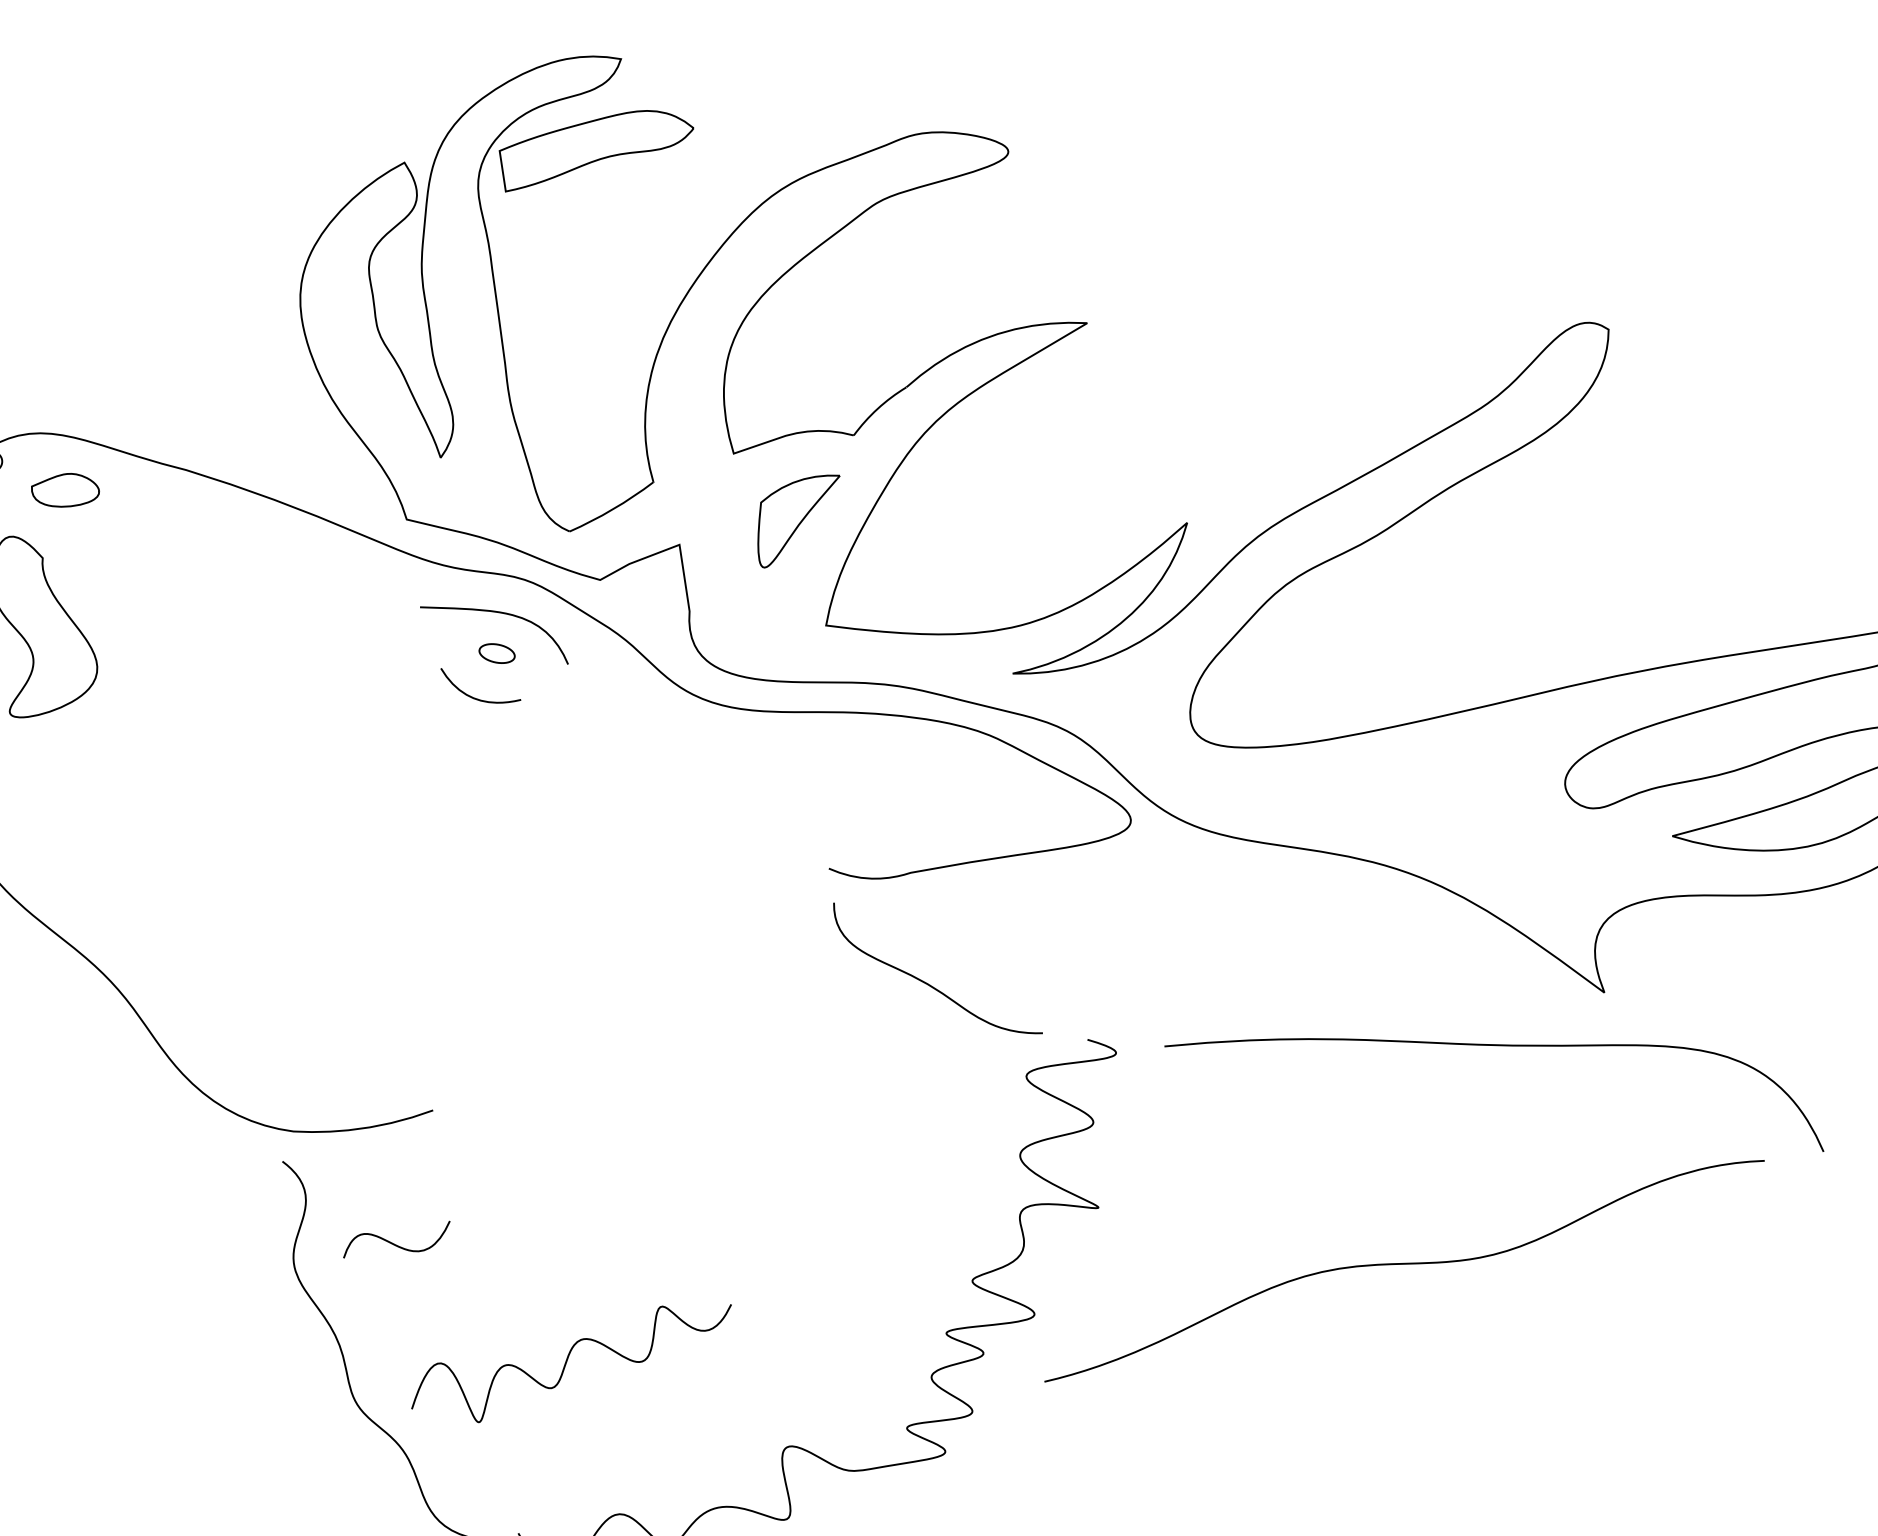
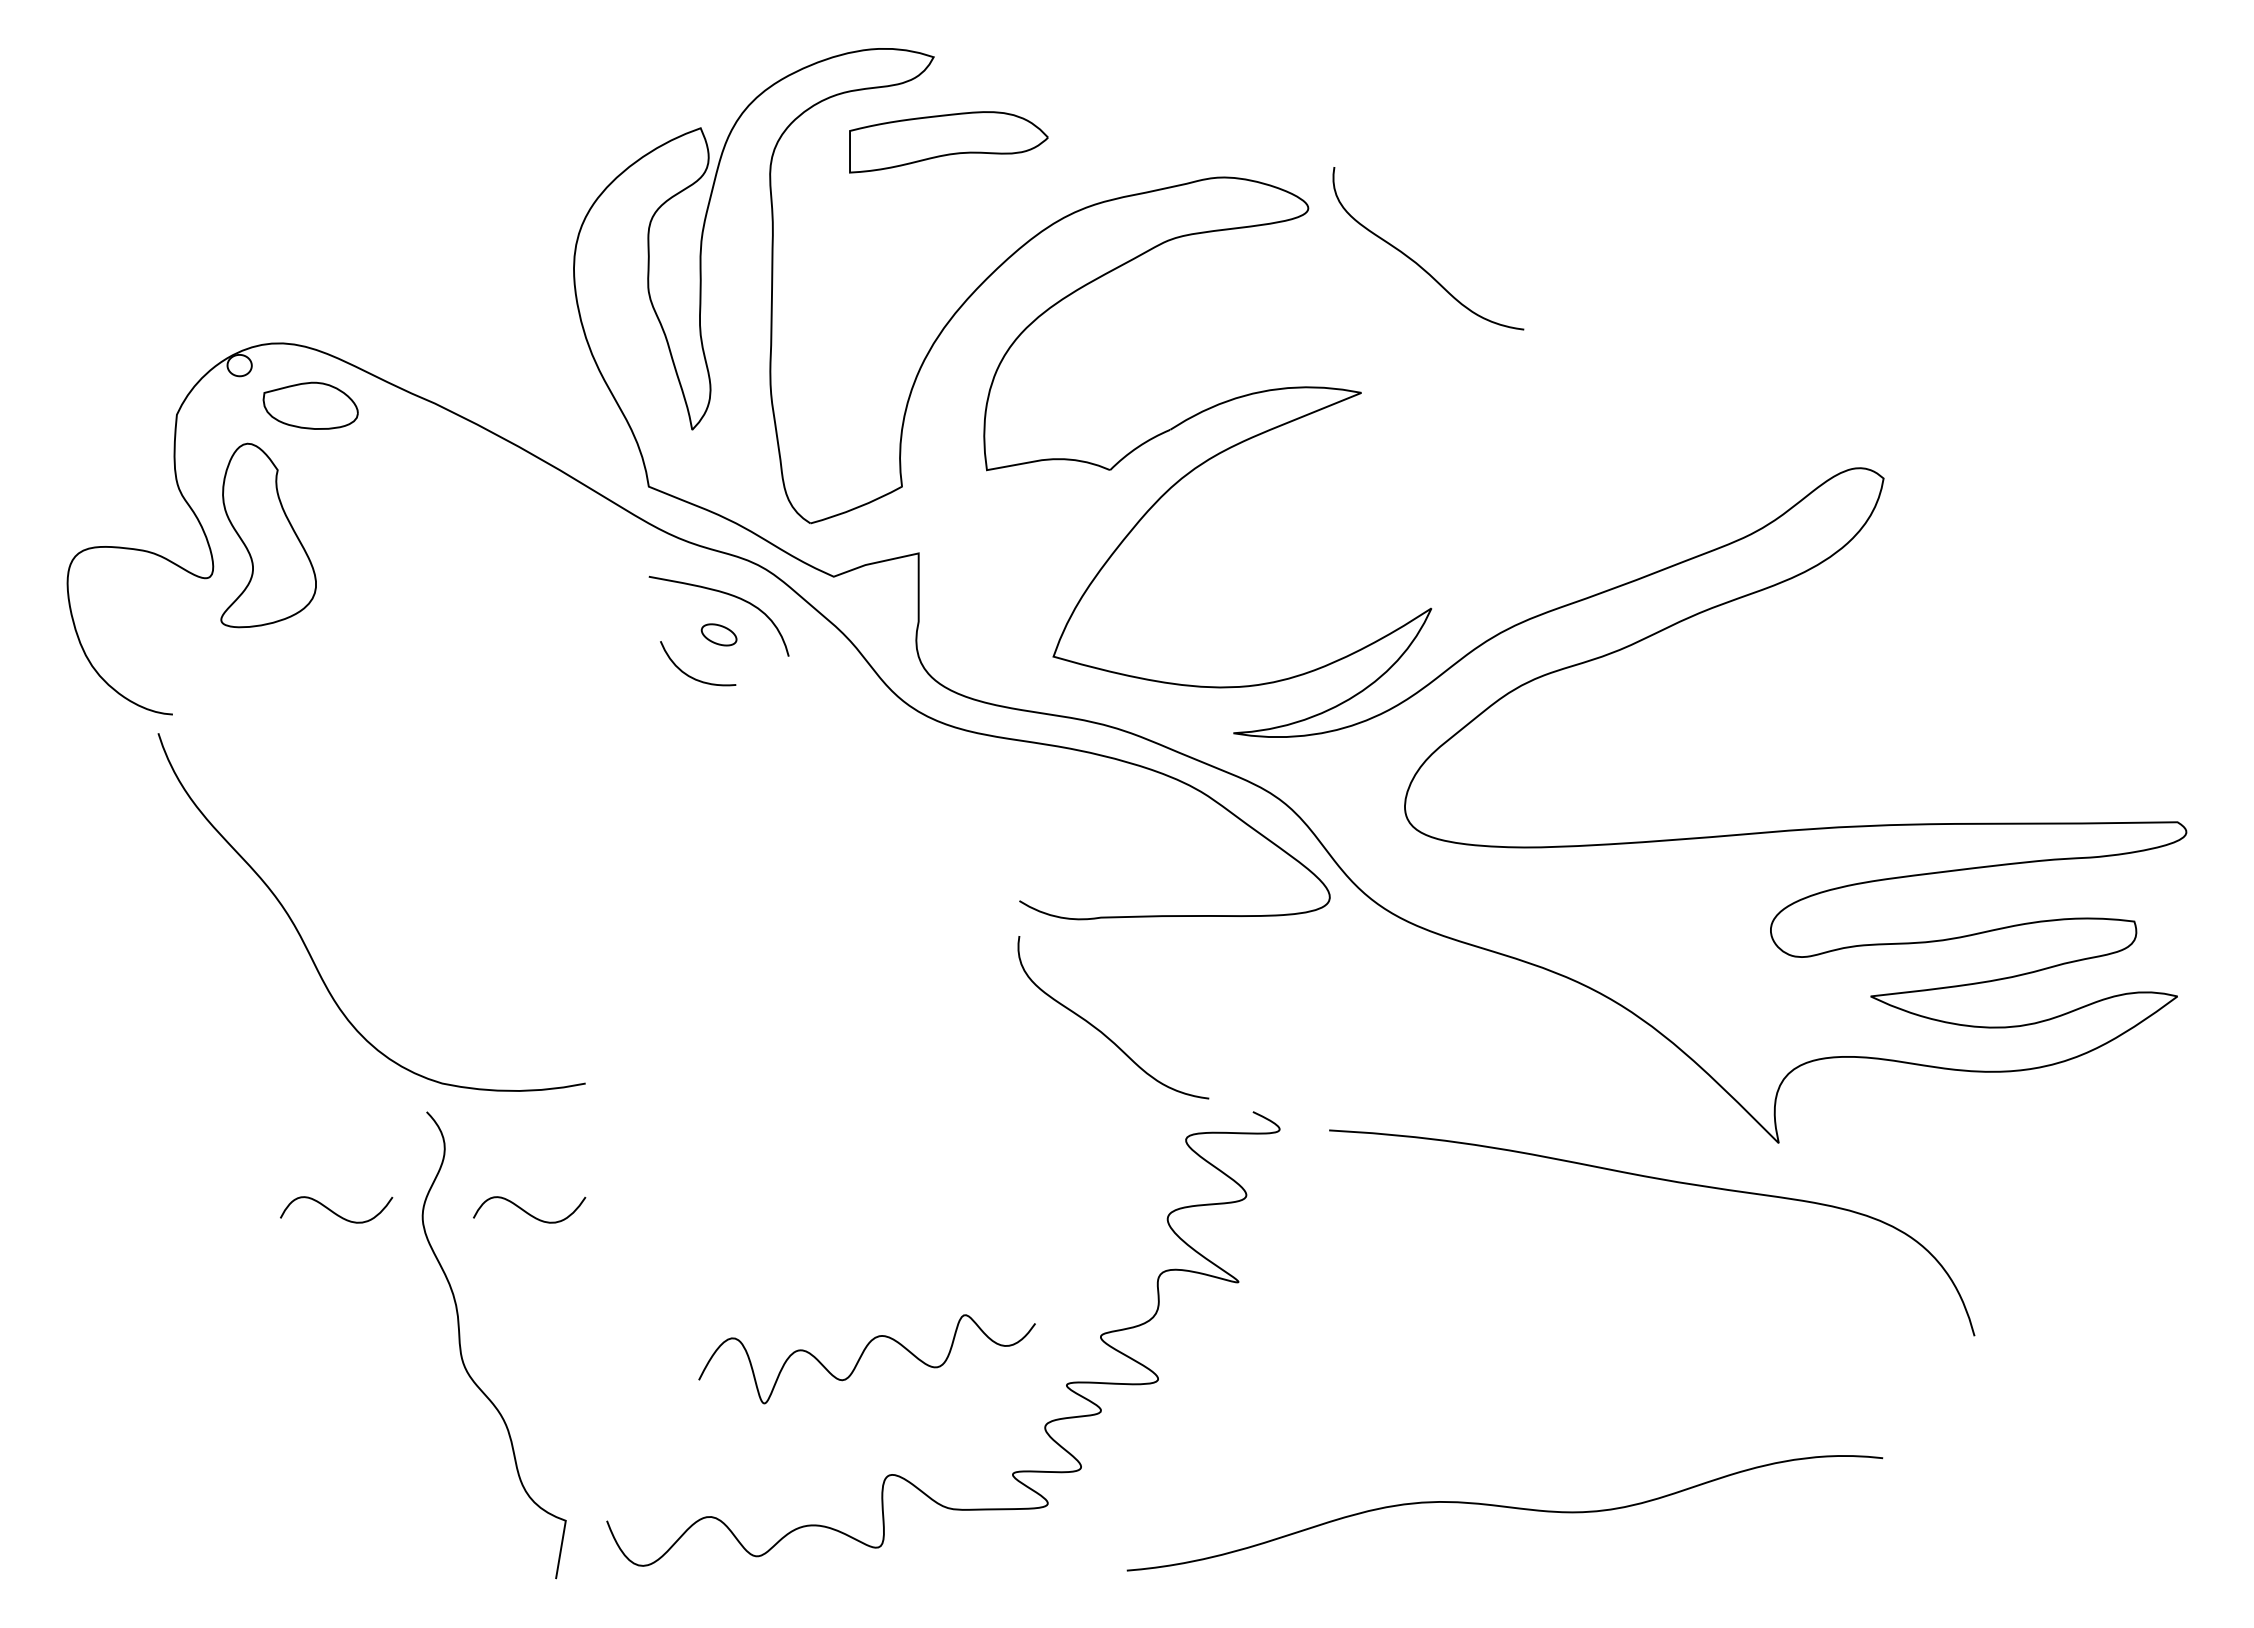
part: (597, 147) -> (948, 142), moved
curve: (1123, 188) -> (1418, 263), added
part: (65, 490) -> (310, 405), size x1.4
part: (799, 520) -> (1042, 547), removed
curve: (1403, 1264) -> (1504, 1507), moved
curve: (208, 1272) -> (335, 1212), added
curve: (566, 1363) -> (861, 1357), moved

